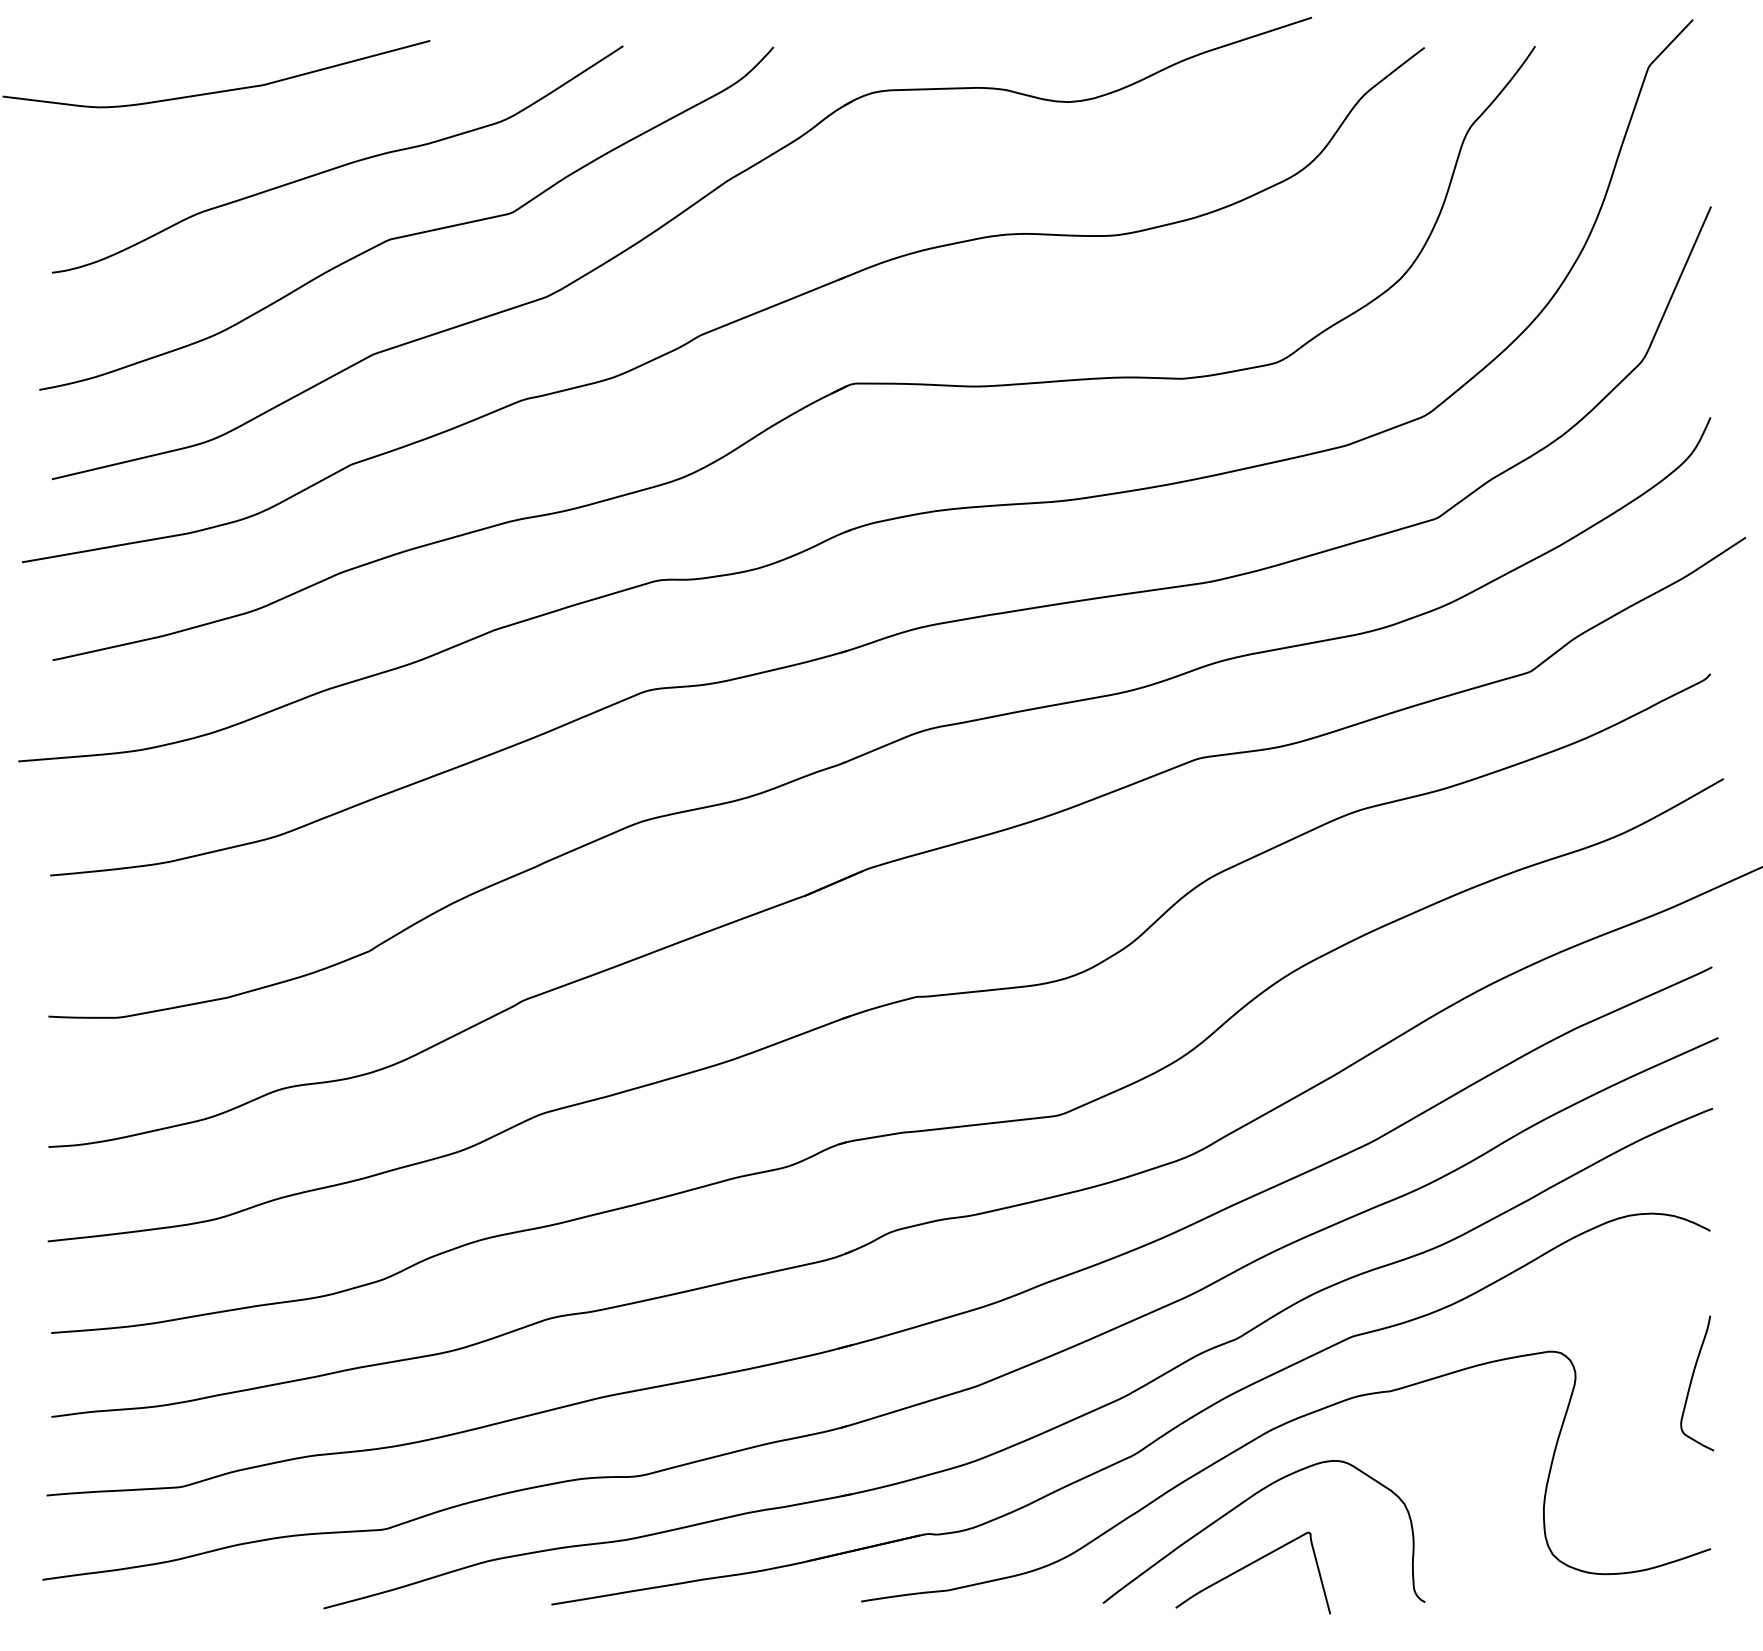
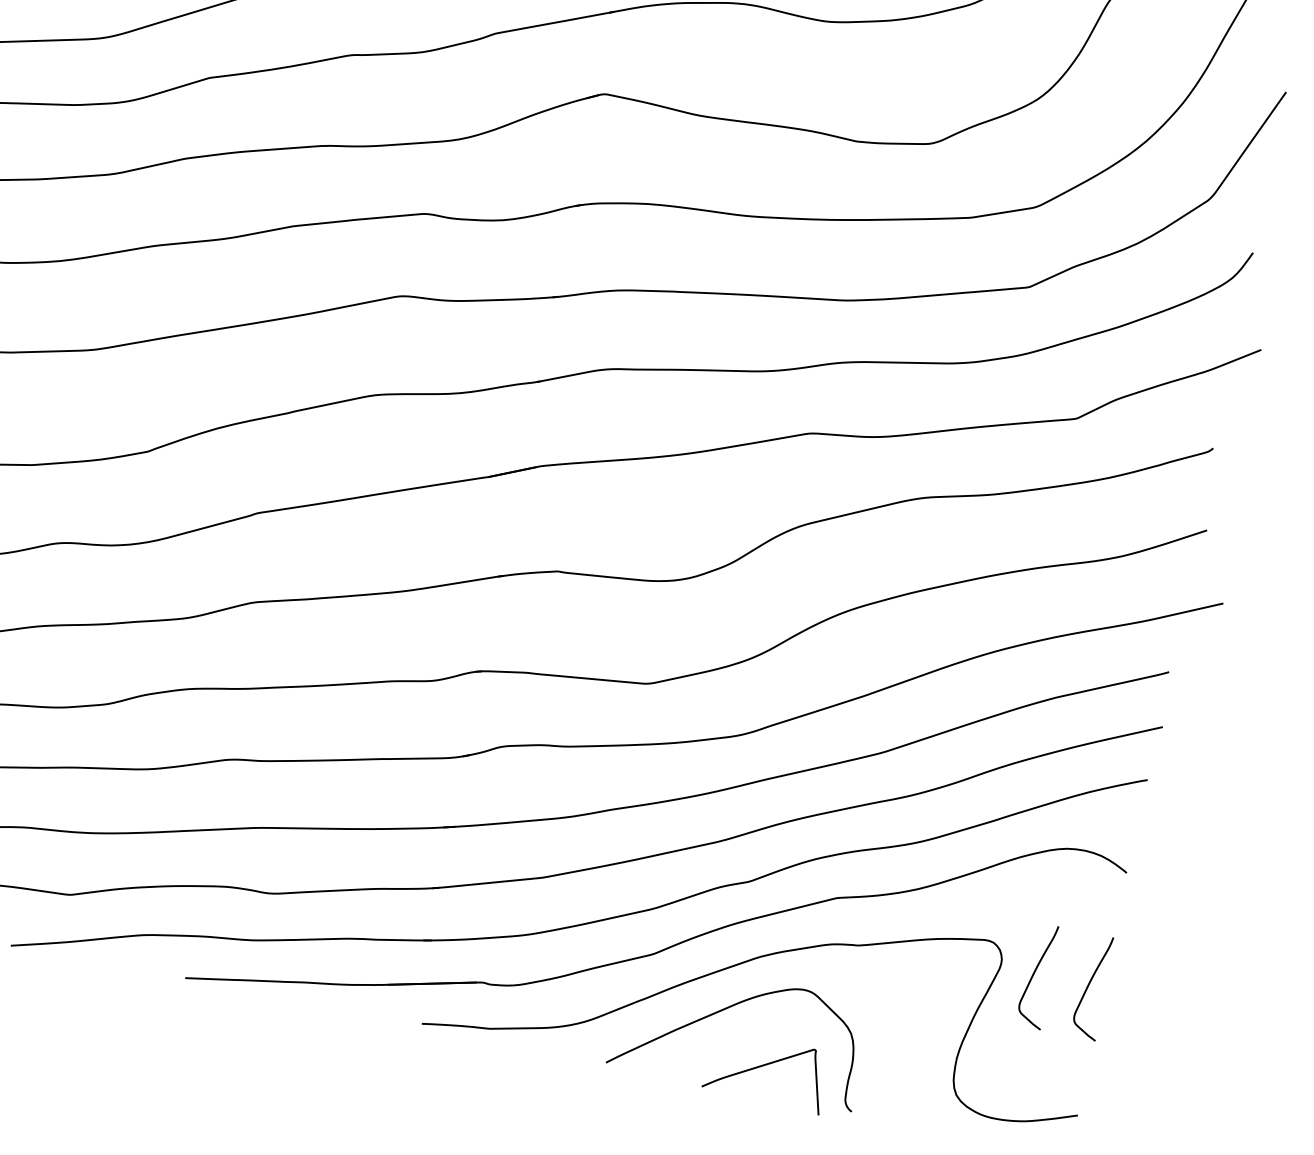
curve: (1620, 1380) -> (1035, 973), added
curve: (1248, 1566) -> (763, 1066), moved

